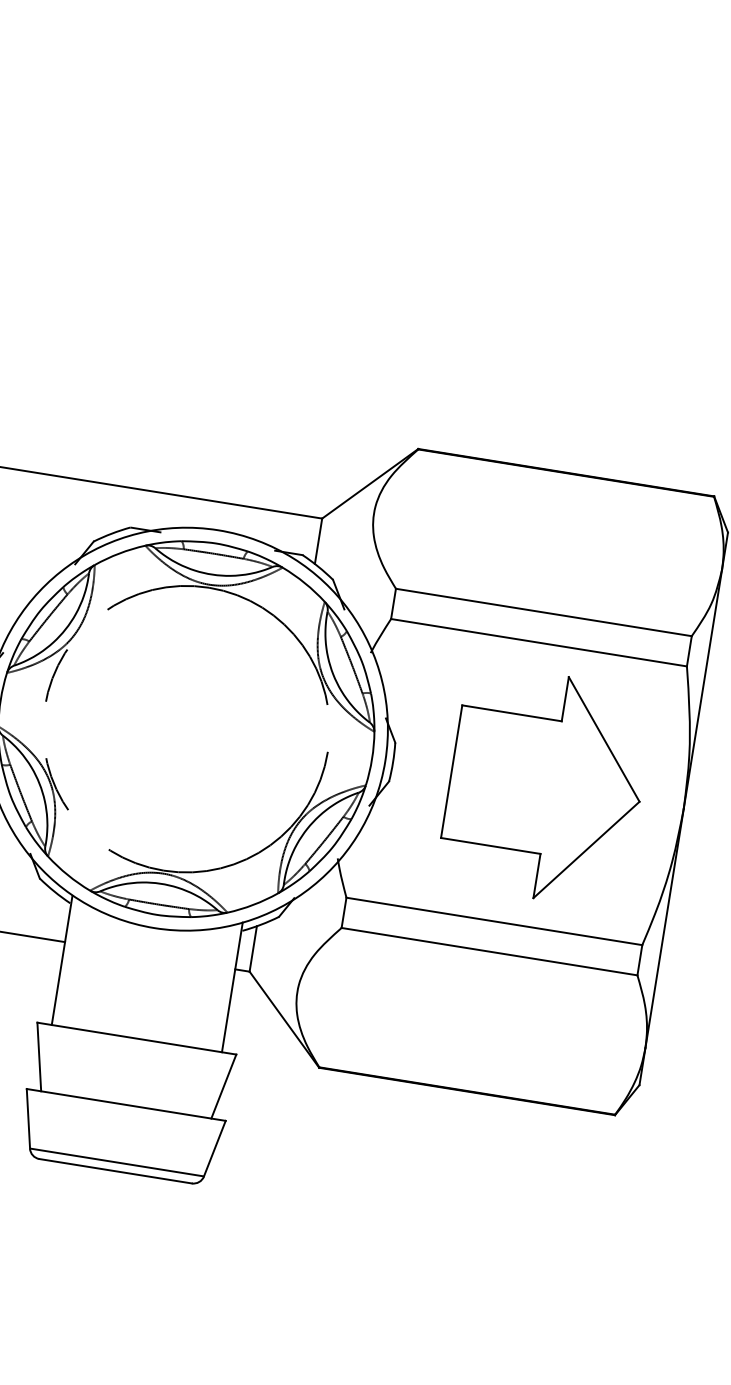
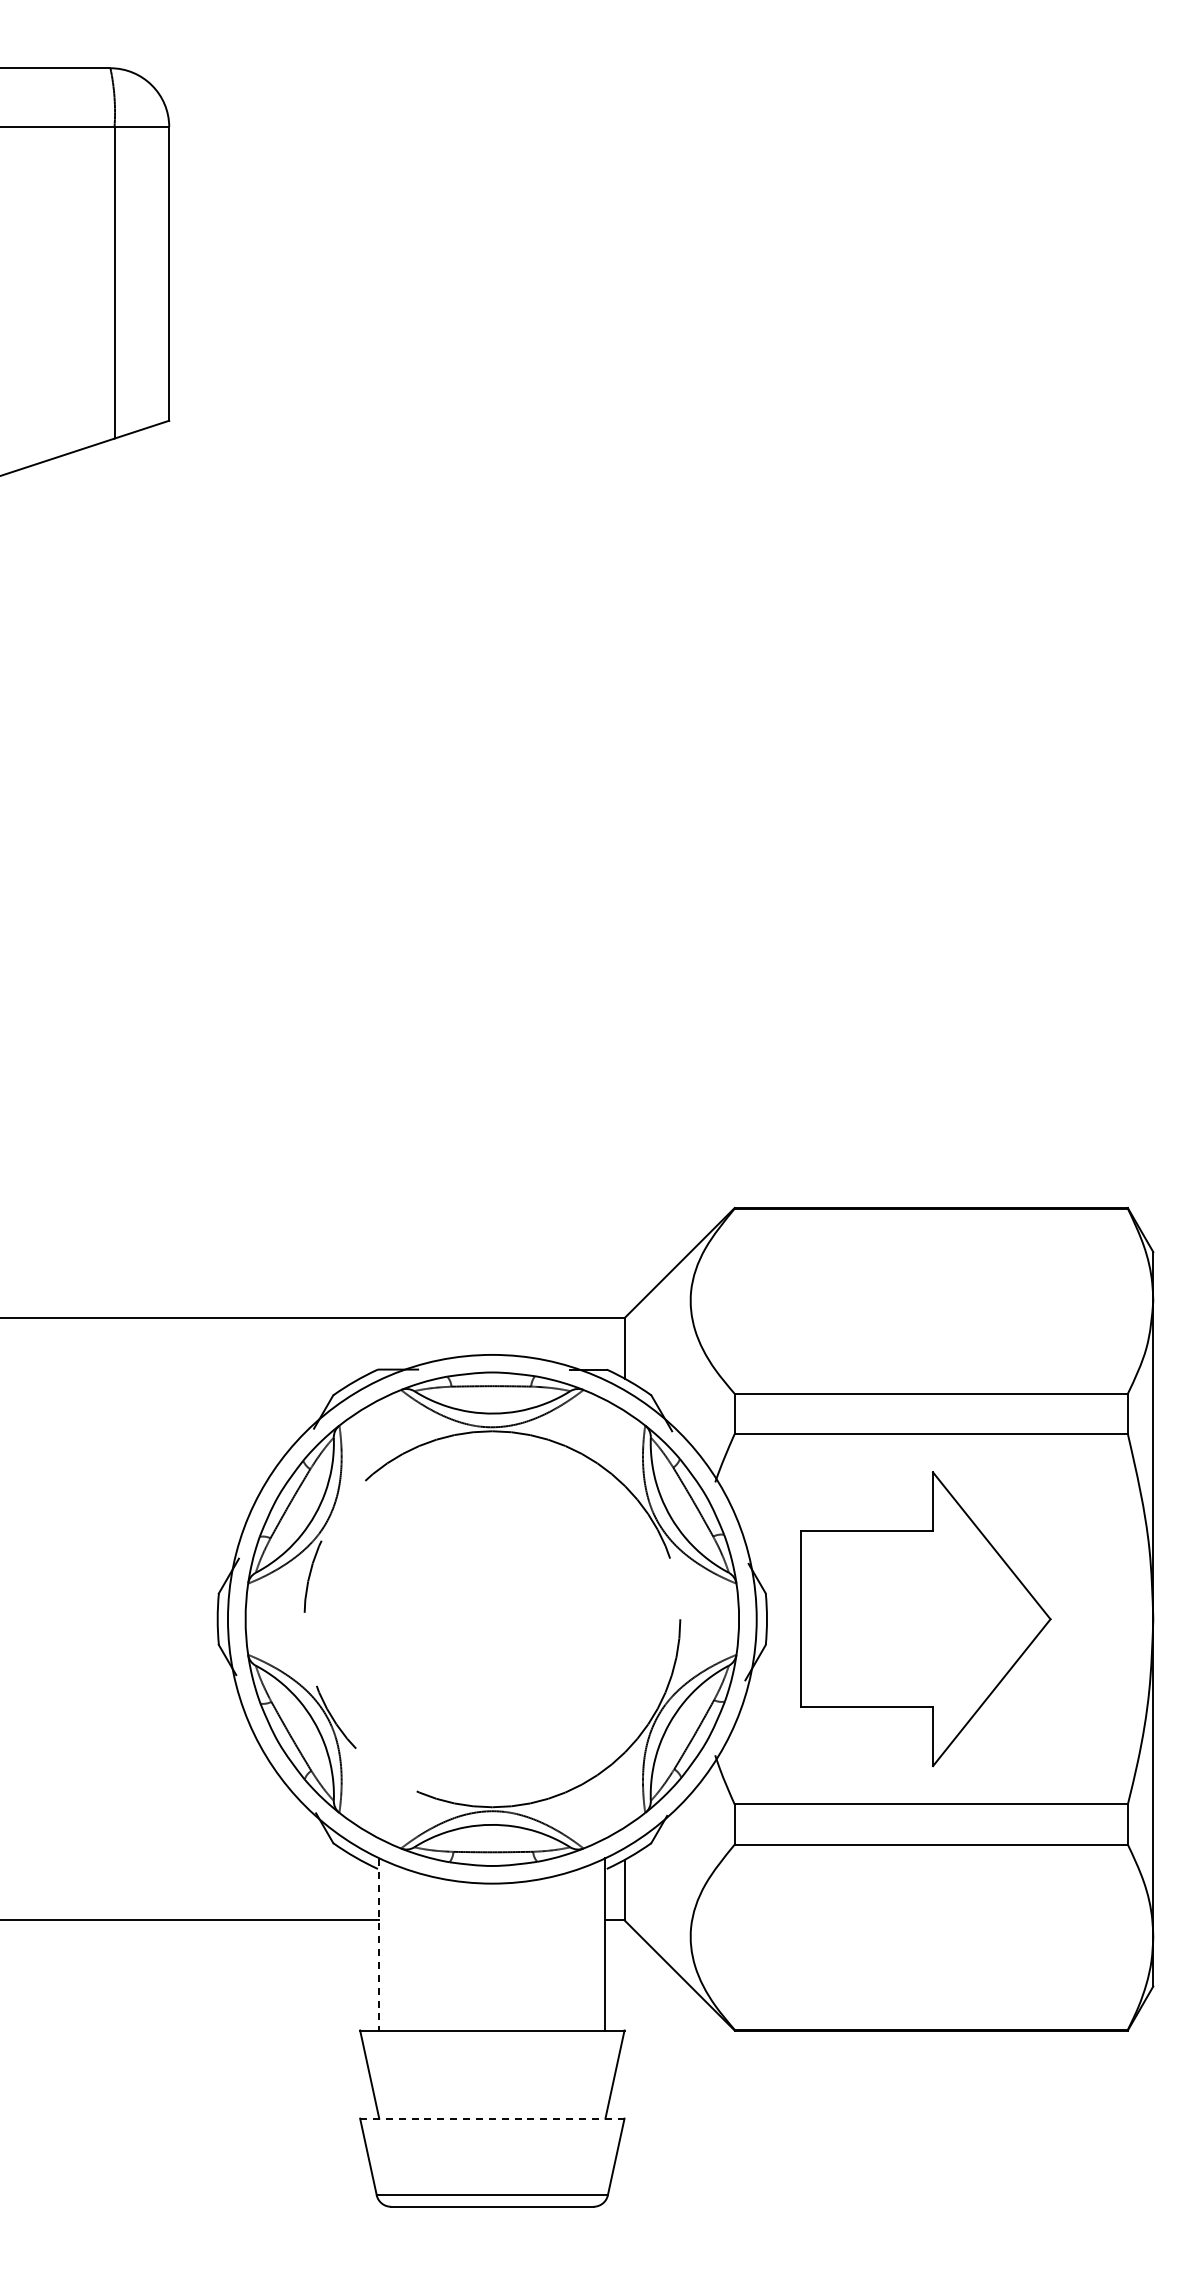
part: (545, 786) -> (925, 1619), moved
line: (62, 960) -> (379, 1944), solid -> dashed
line: (125, 1104) -> (491, 2118), solid -> dashed

